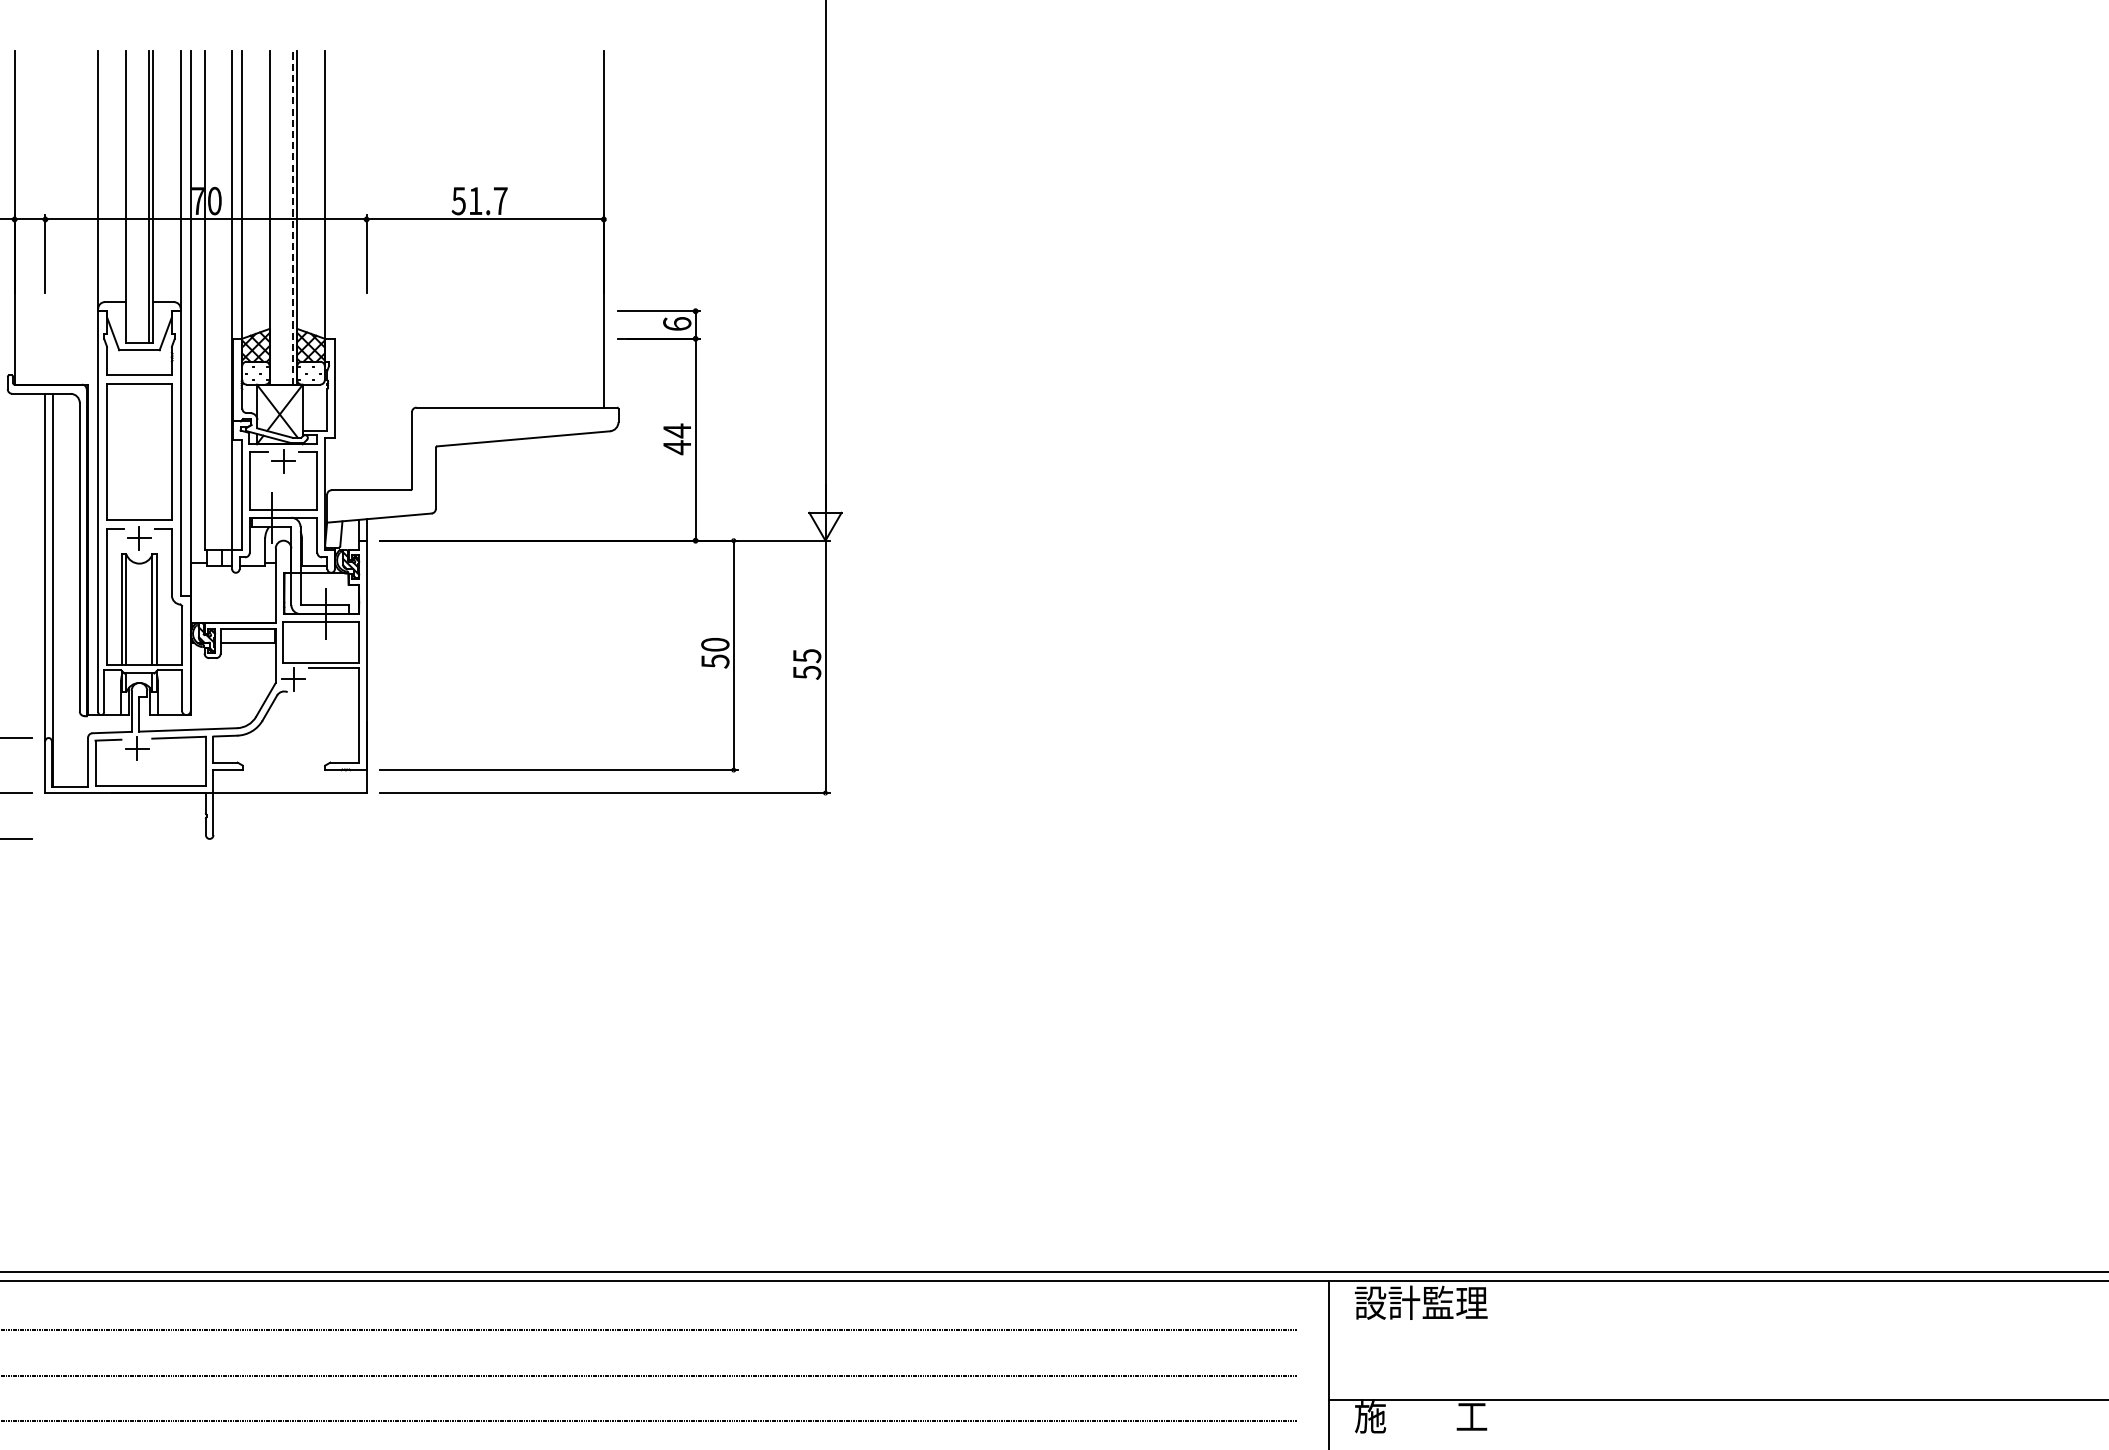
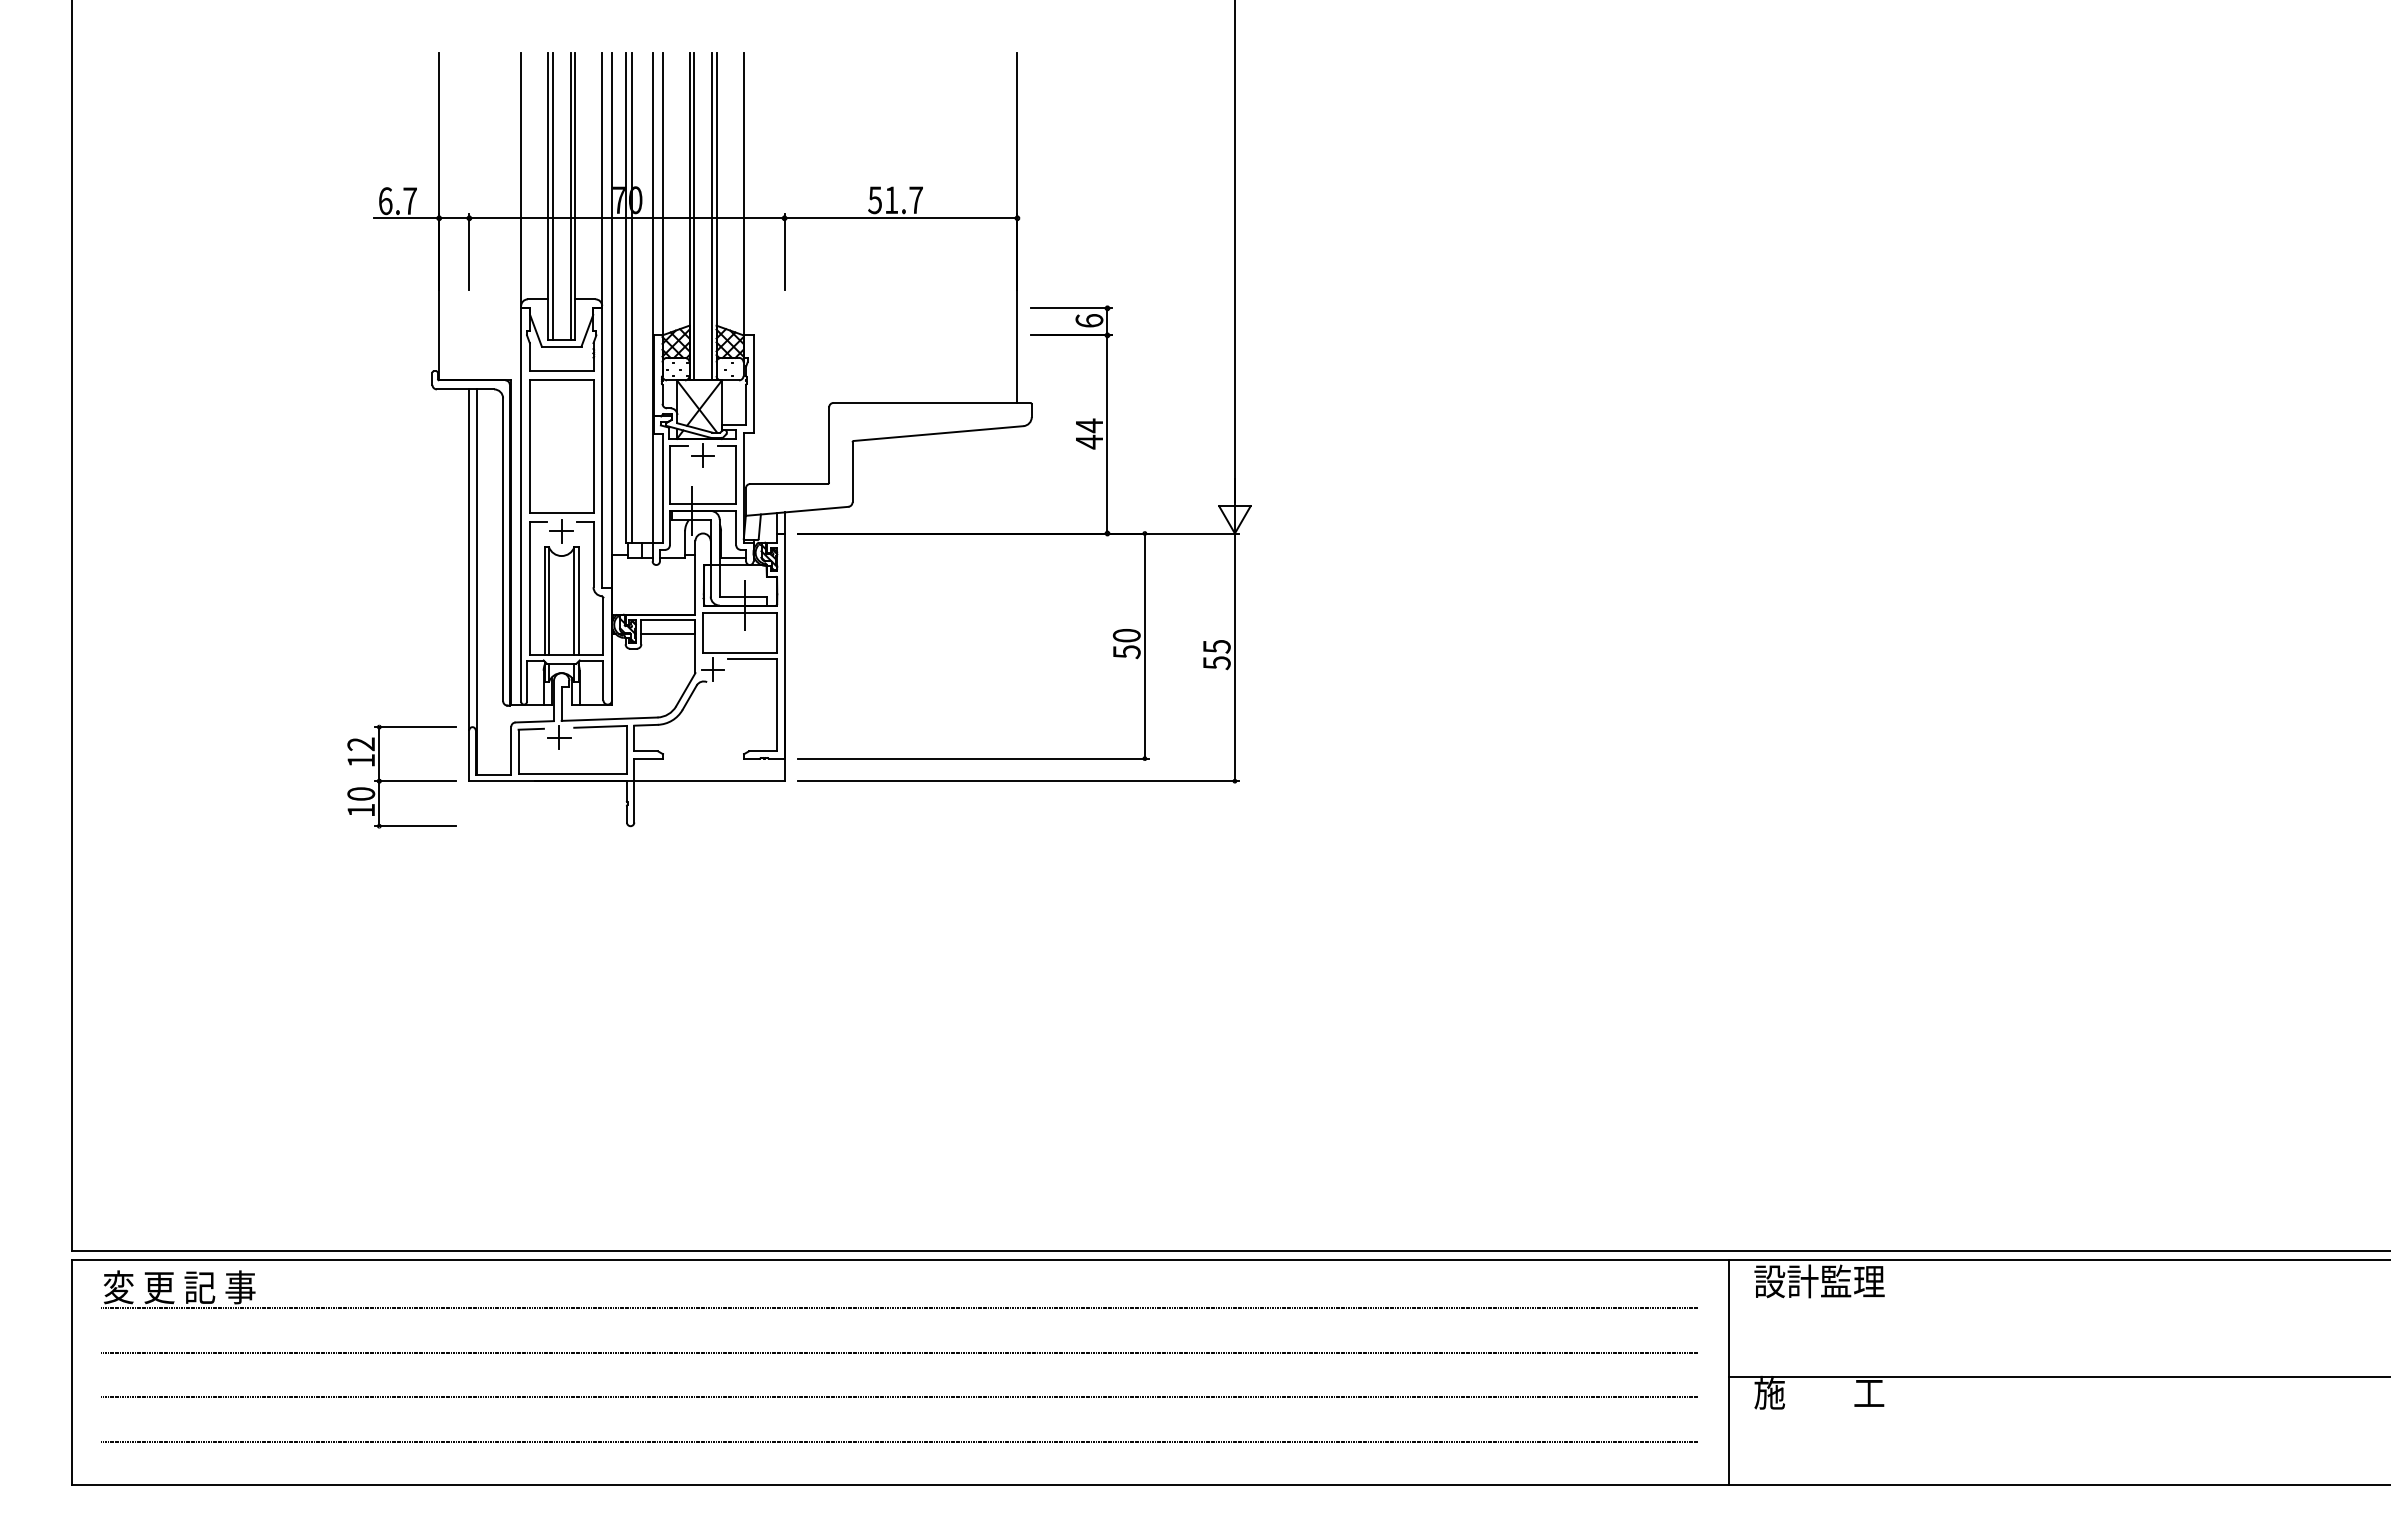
line: (130, 196) -> (552, 195), added
line: (274, 217) -> (694, 216), added
line: (293, 217) -> (712, 216), dashed -> solid
line: (211, 300) -> (632, 297), added

